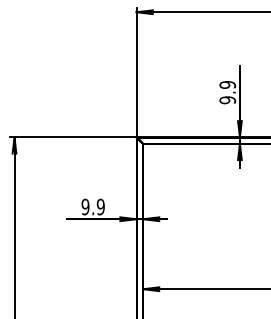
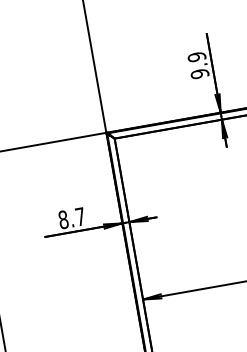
text: (92, 206) -> (71, 217), 9.9 -> 8.7

